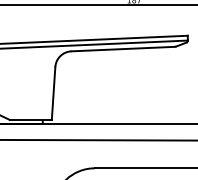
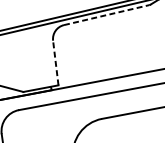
line: (122, 49) -> (106, 15), solid -> dashed
line: (53, 92) -> (55, 62), solid -> dashed

